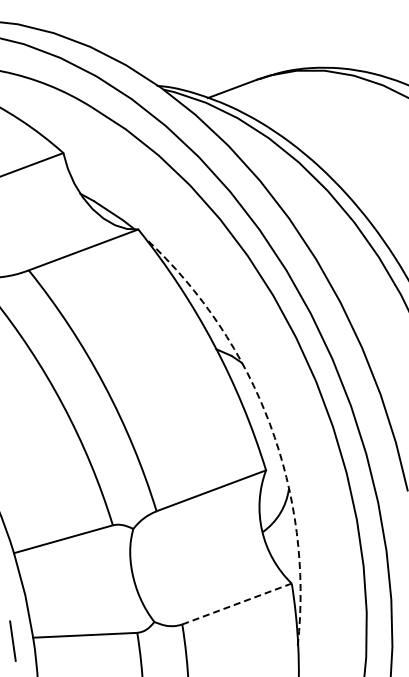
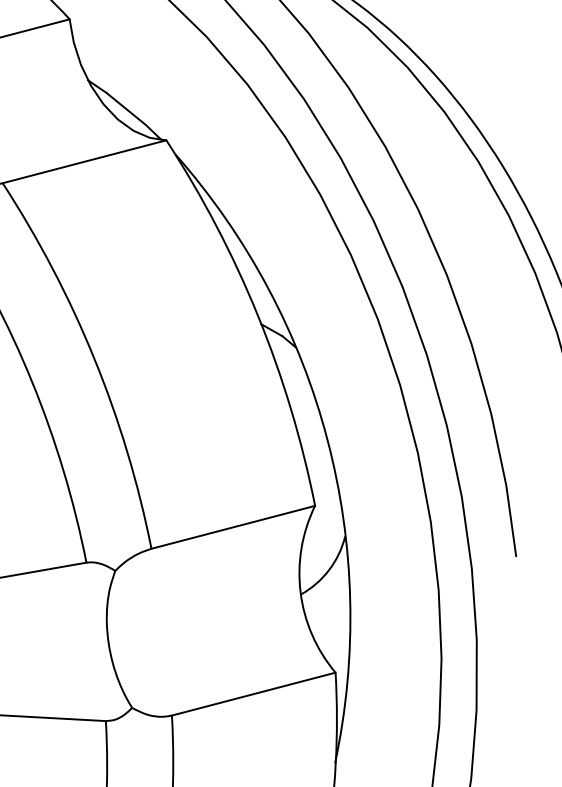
arc: (270, 424) -> (328, 440), dashed -> solid
line: (237, 603) -> (254, 693), dashed -> solid

